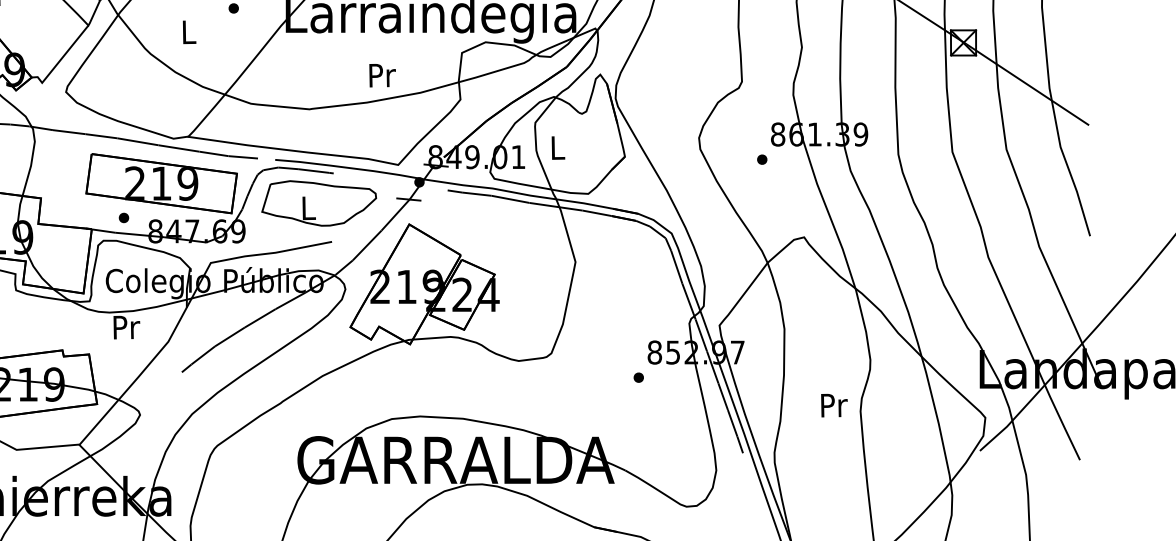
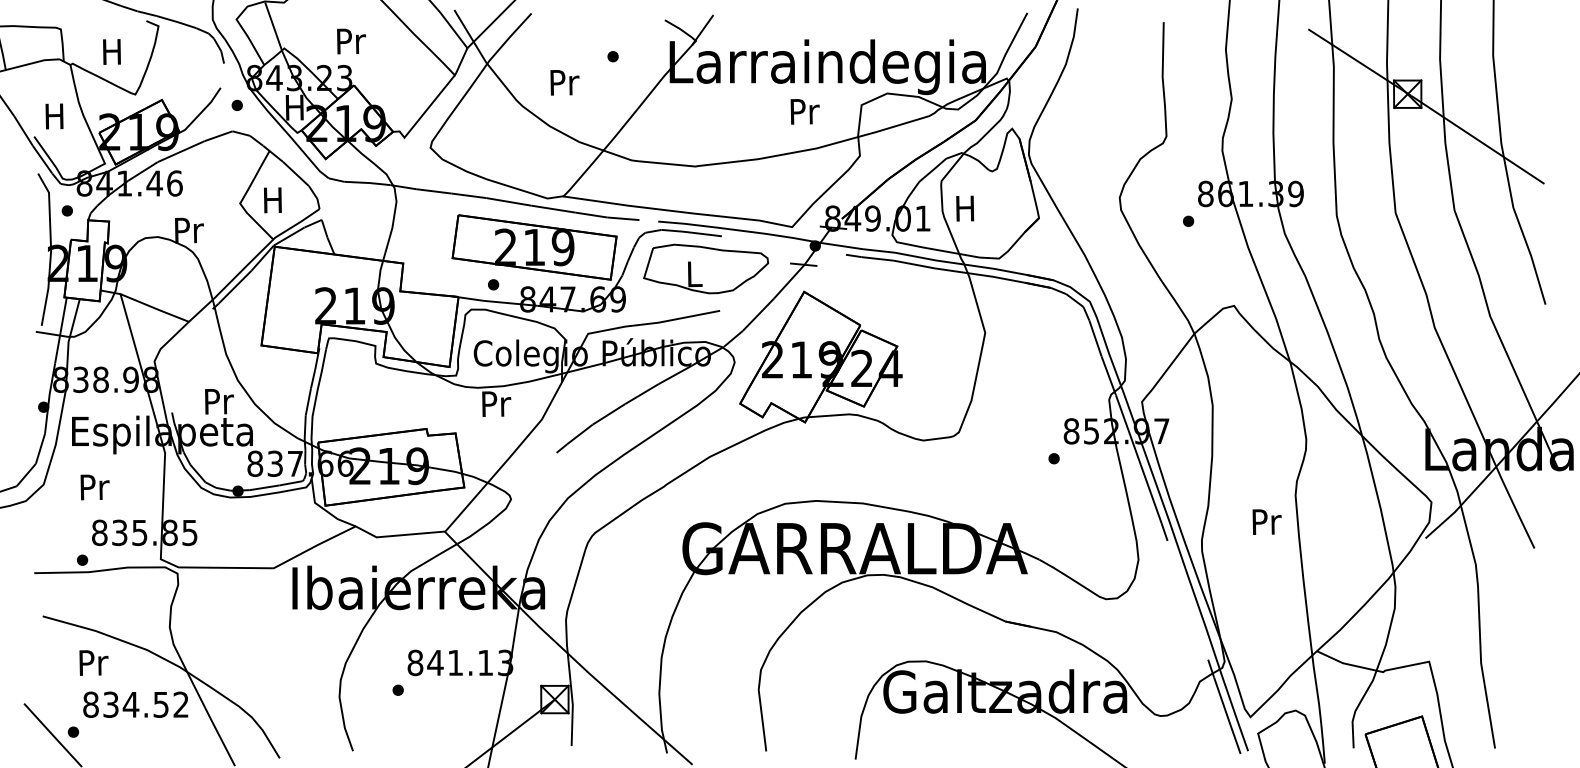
text: (189, 32) -> (564, 82), L -> Pr
text: (382, 75) -> (804, 111), moved
text: (557, 147) -> (965, 208), L -> H
text: (833, 405) -> (1266, 521), moved

